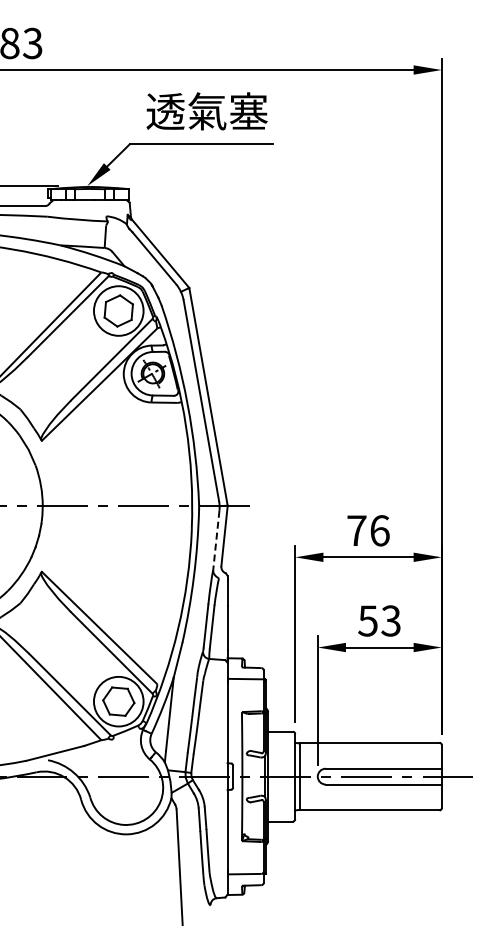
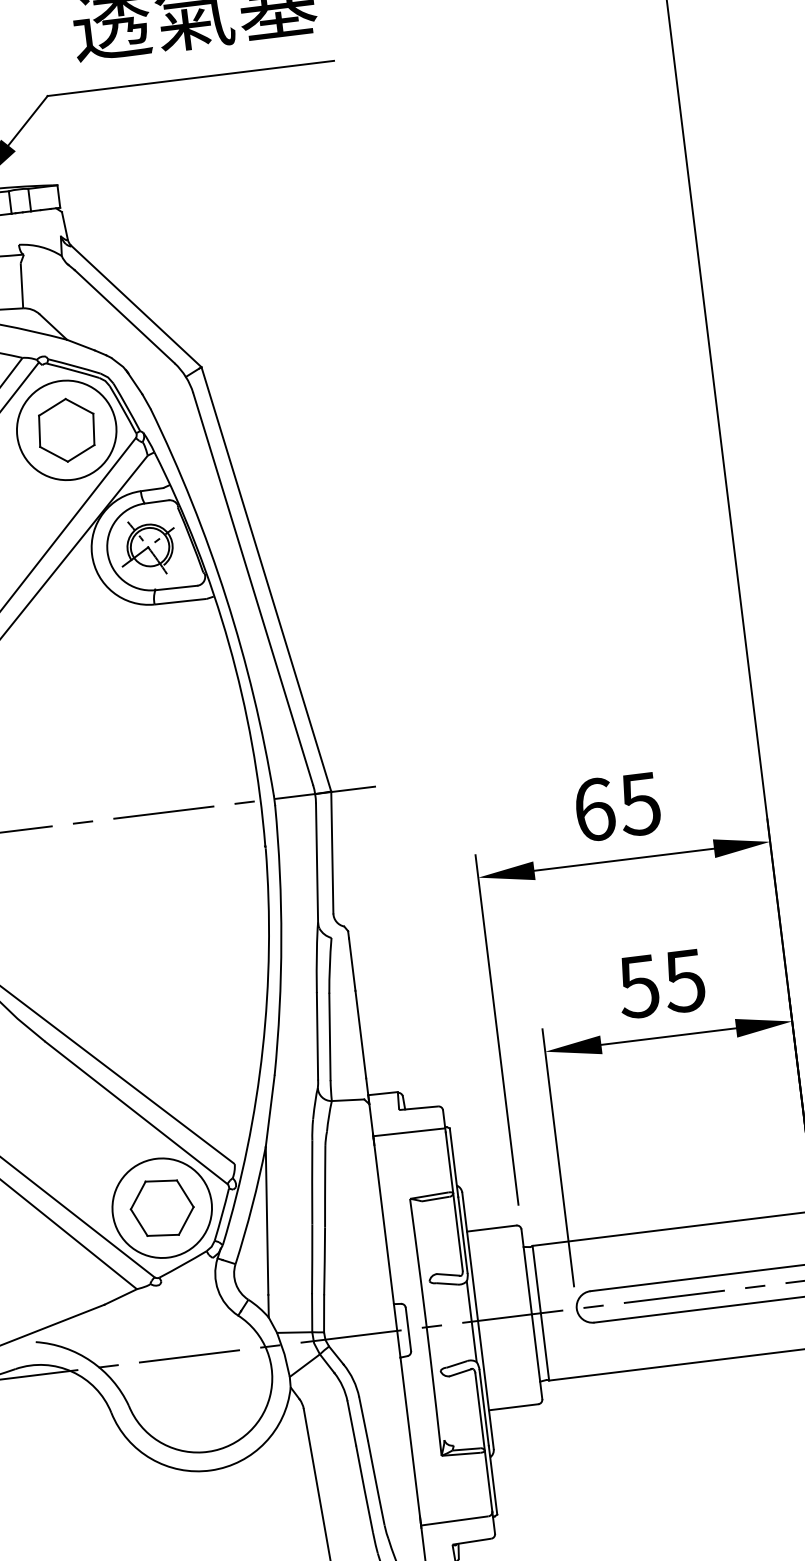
text: (368, 530) -> (617, 806), 76 -> 65
line: (216, 540) -> (317, 863), dashed -> solid
text: (390, 620) -> (683, 980), 53 -> 55

